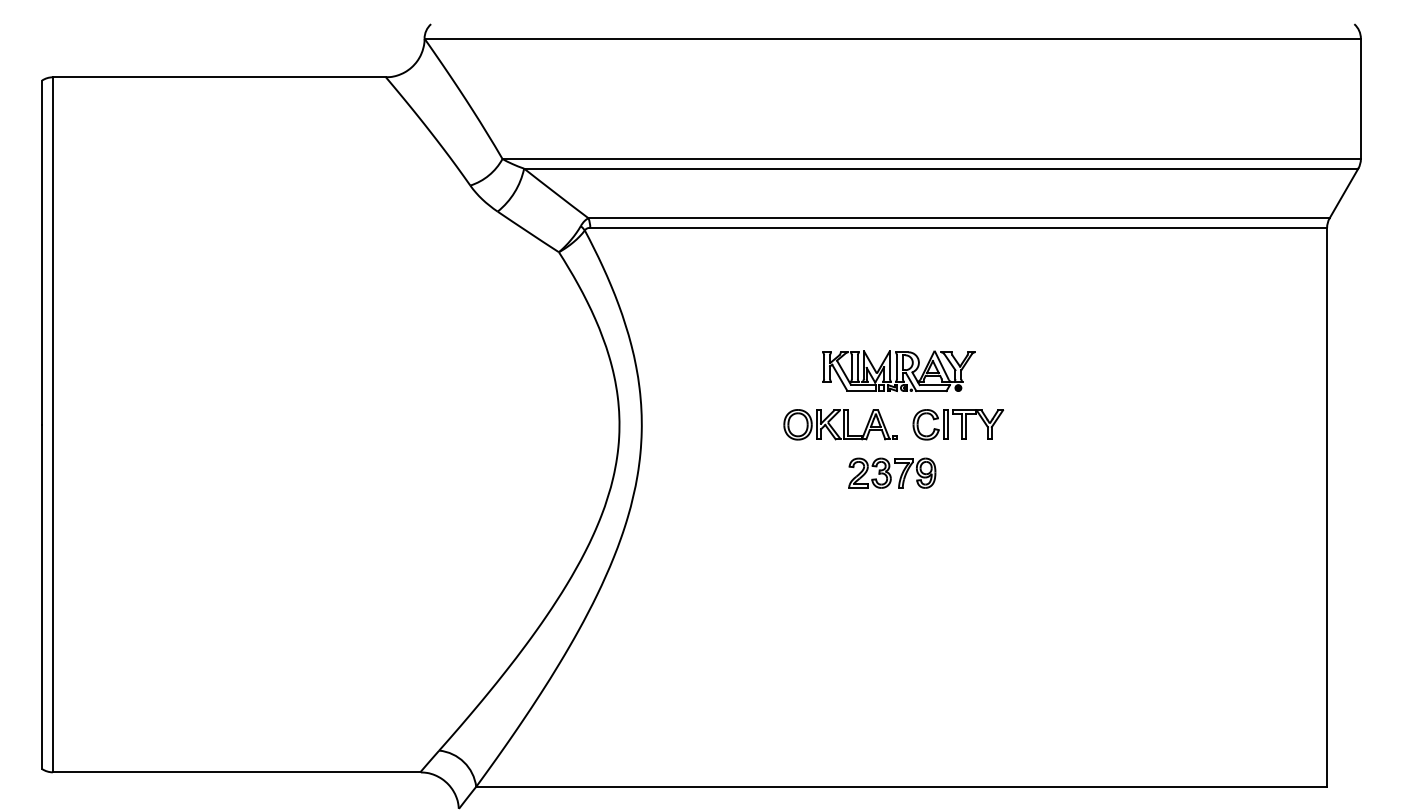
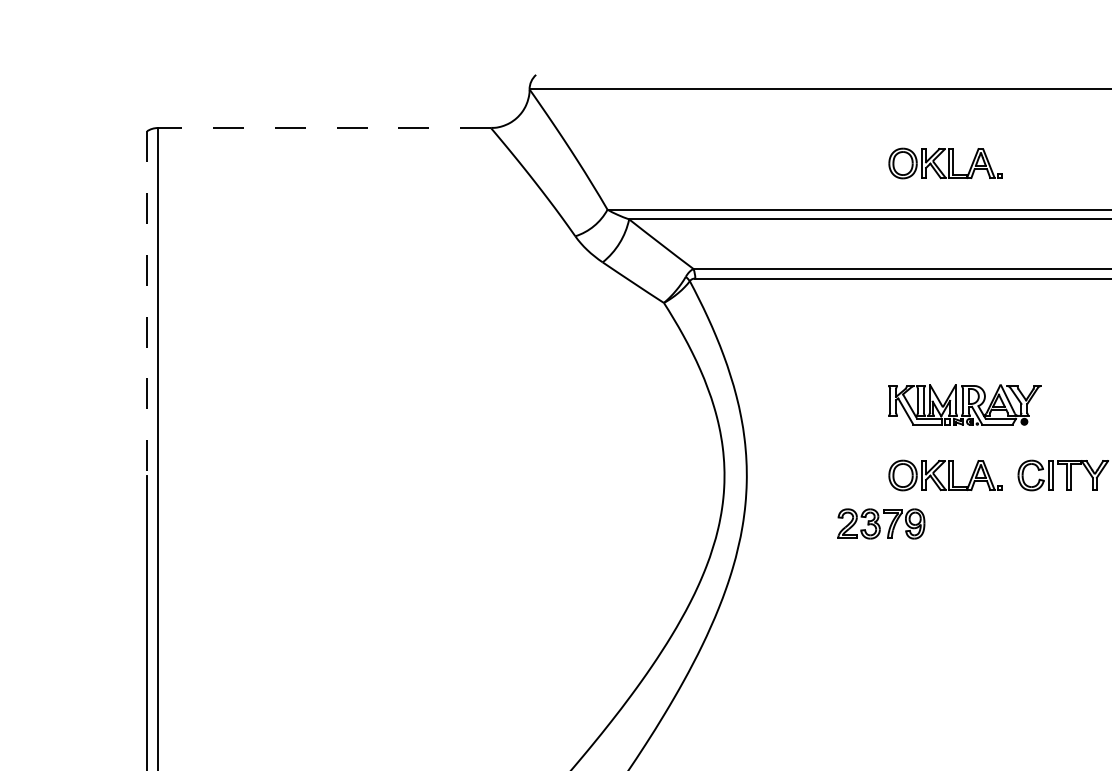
line: (219, 77) -> (324, 128), solid -> dashed
part: (840, 112) -> (945, 163), added
line: (42, 253) -> (147, 304), solid -> dashed
part: (898, 371) -> (964, 405), moved
part: (892, 472) -> (881, 523), moved

